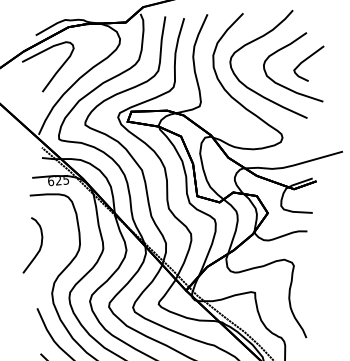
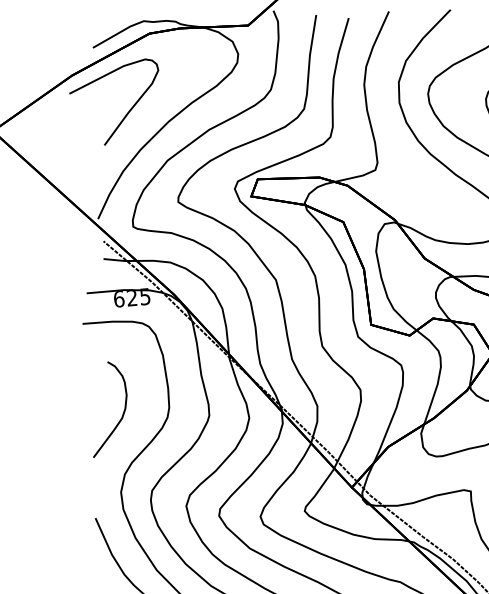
curve: (39, 247) -> (121, 413), moved

